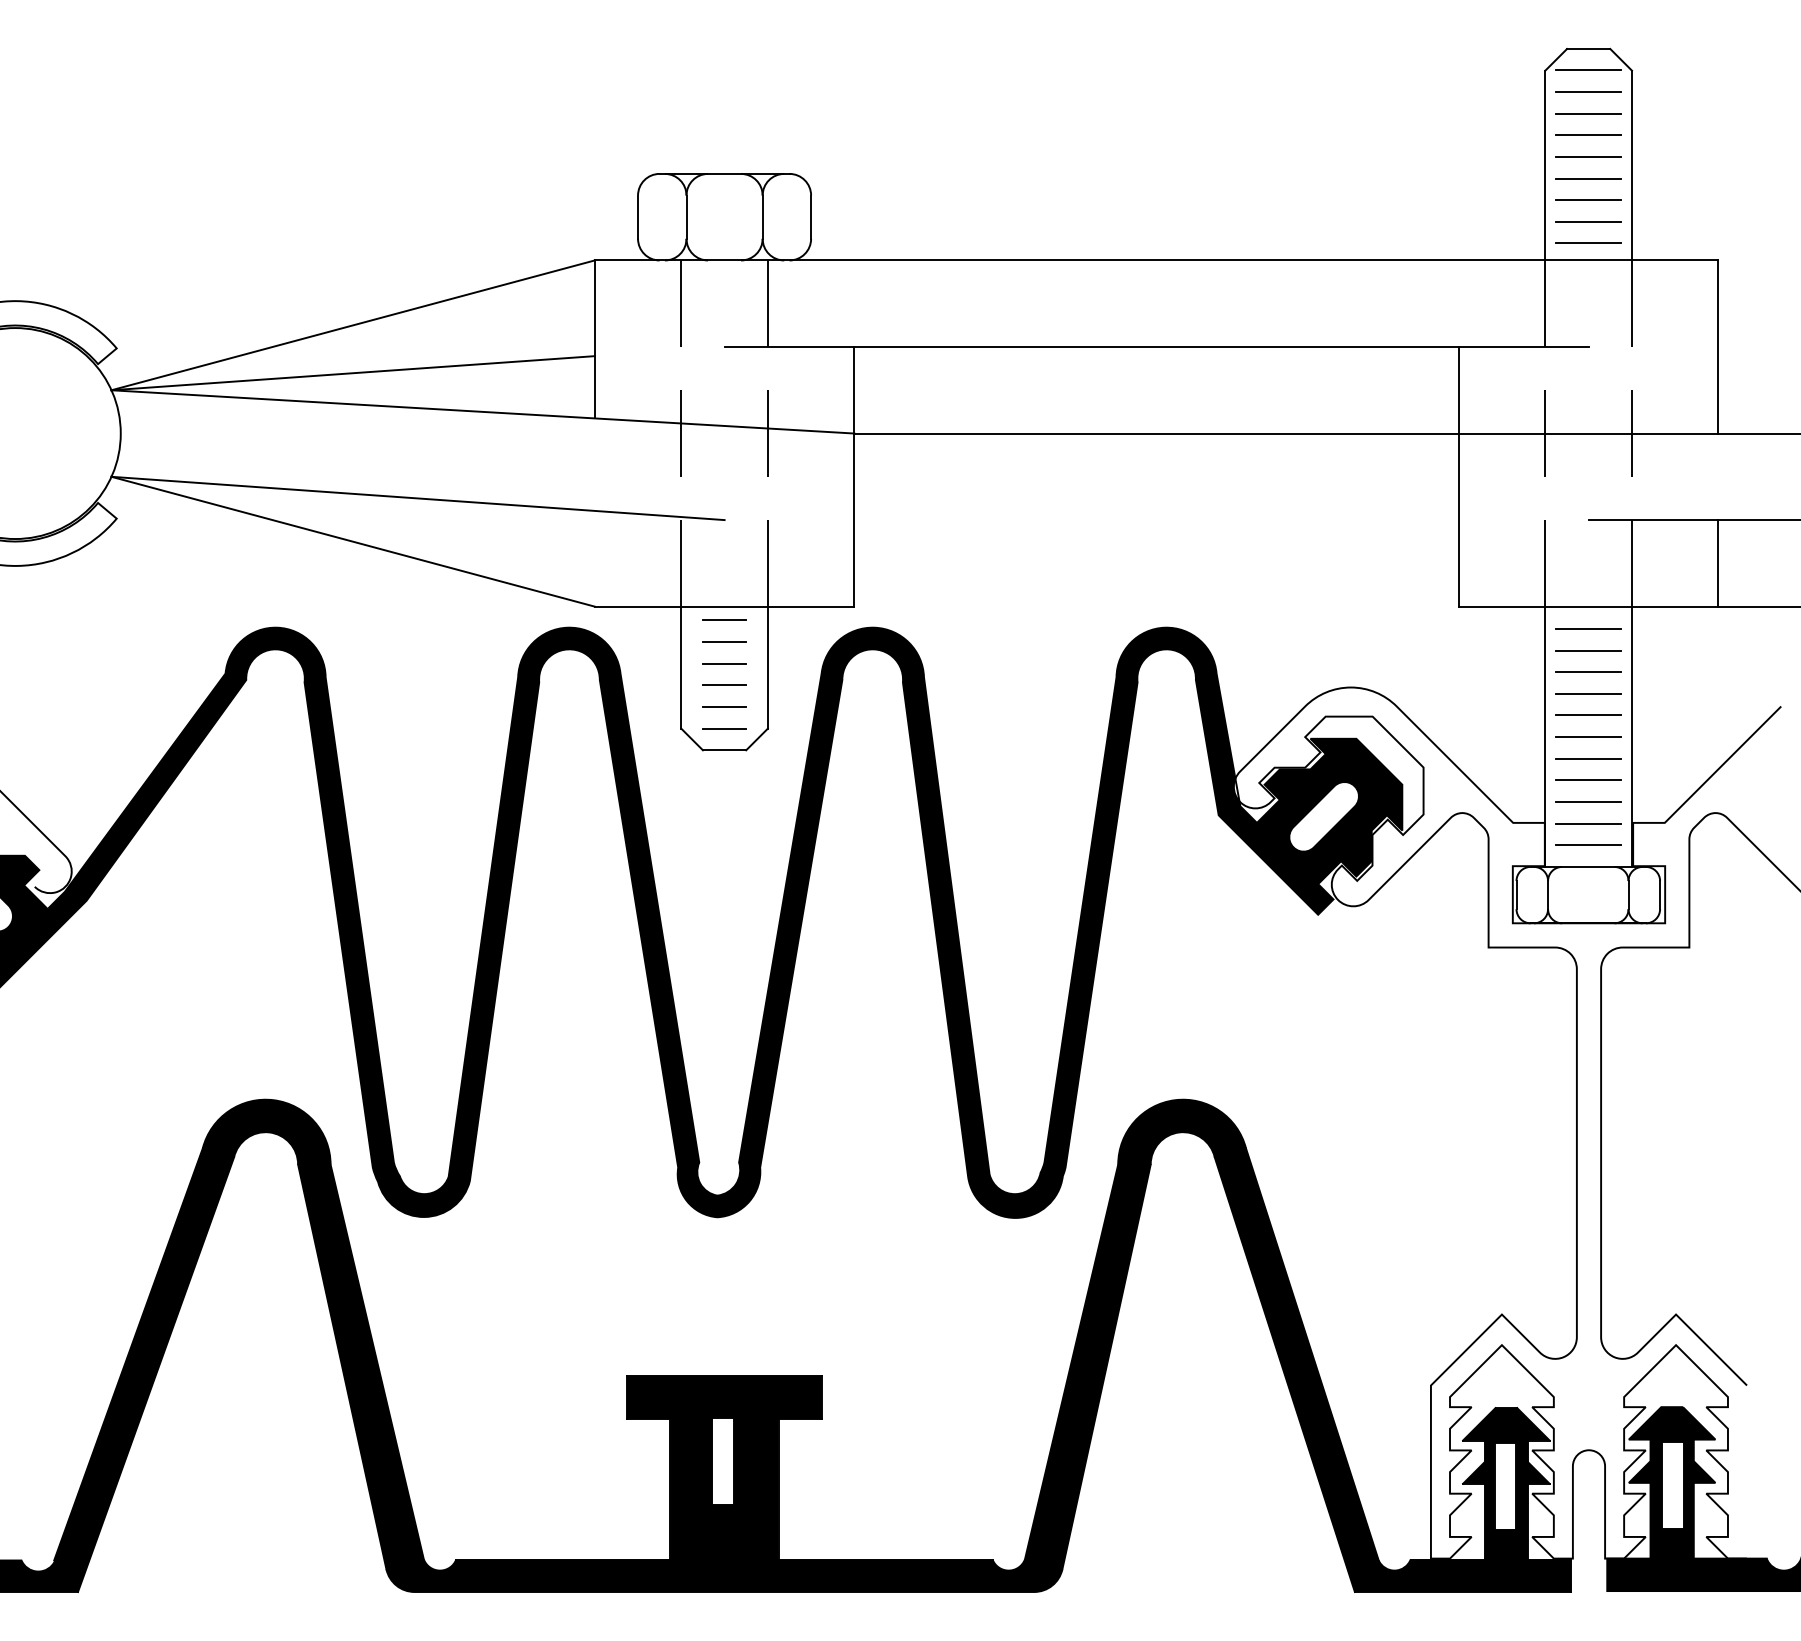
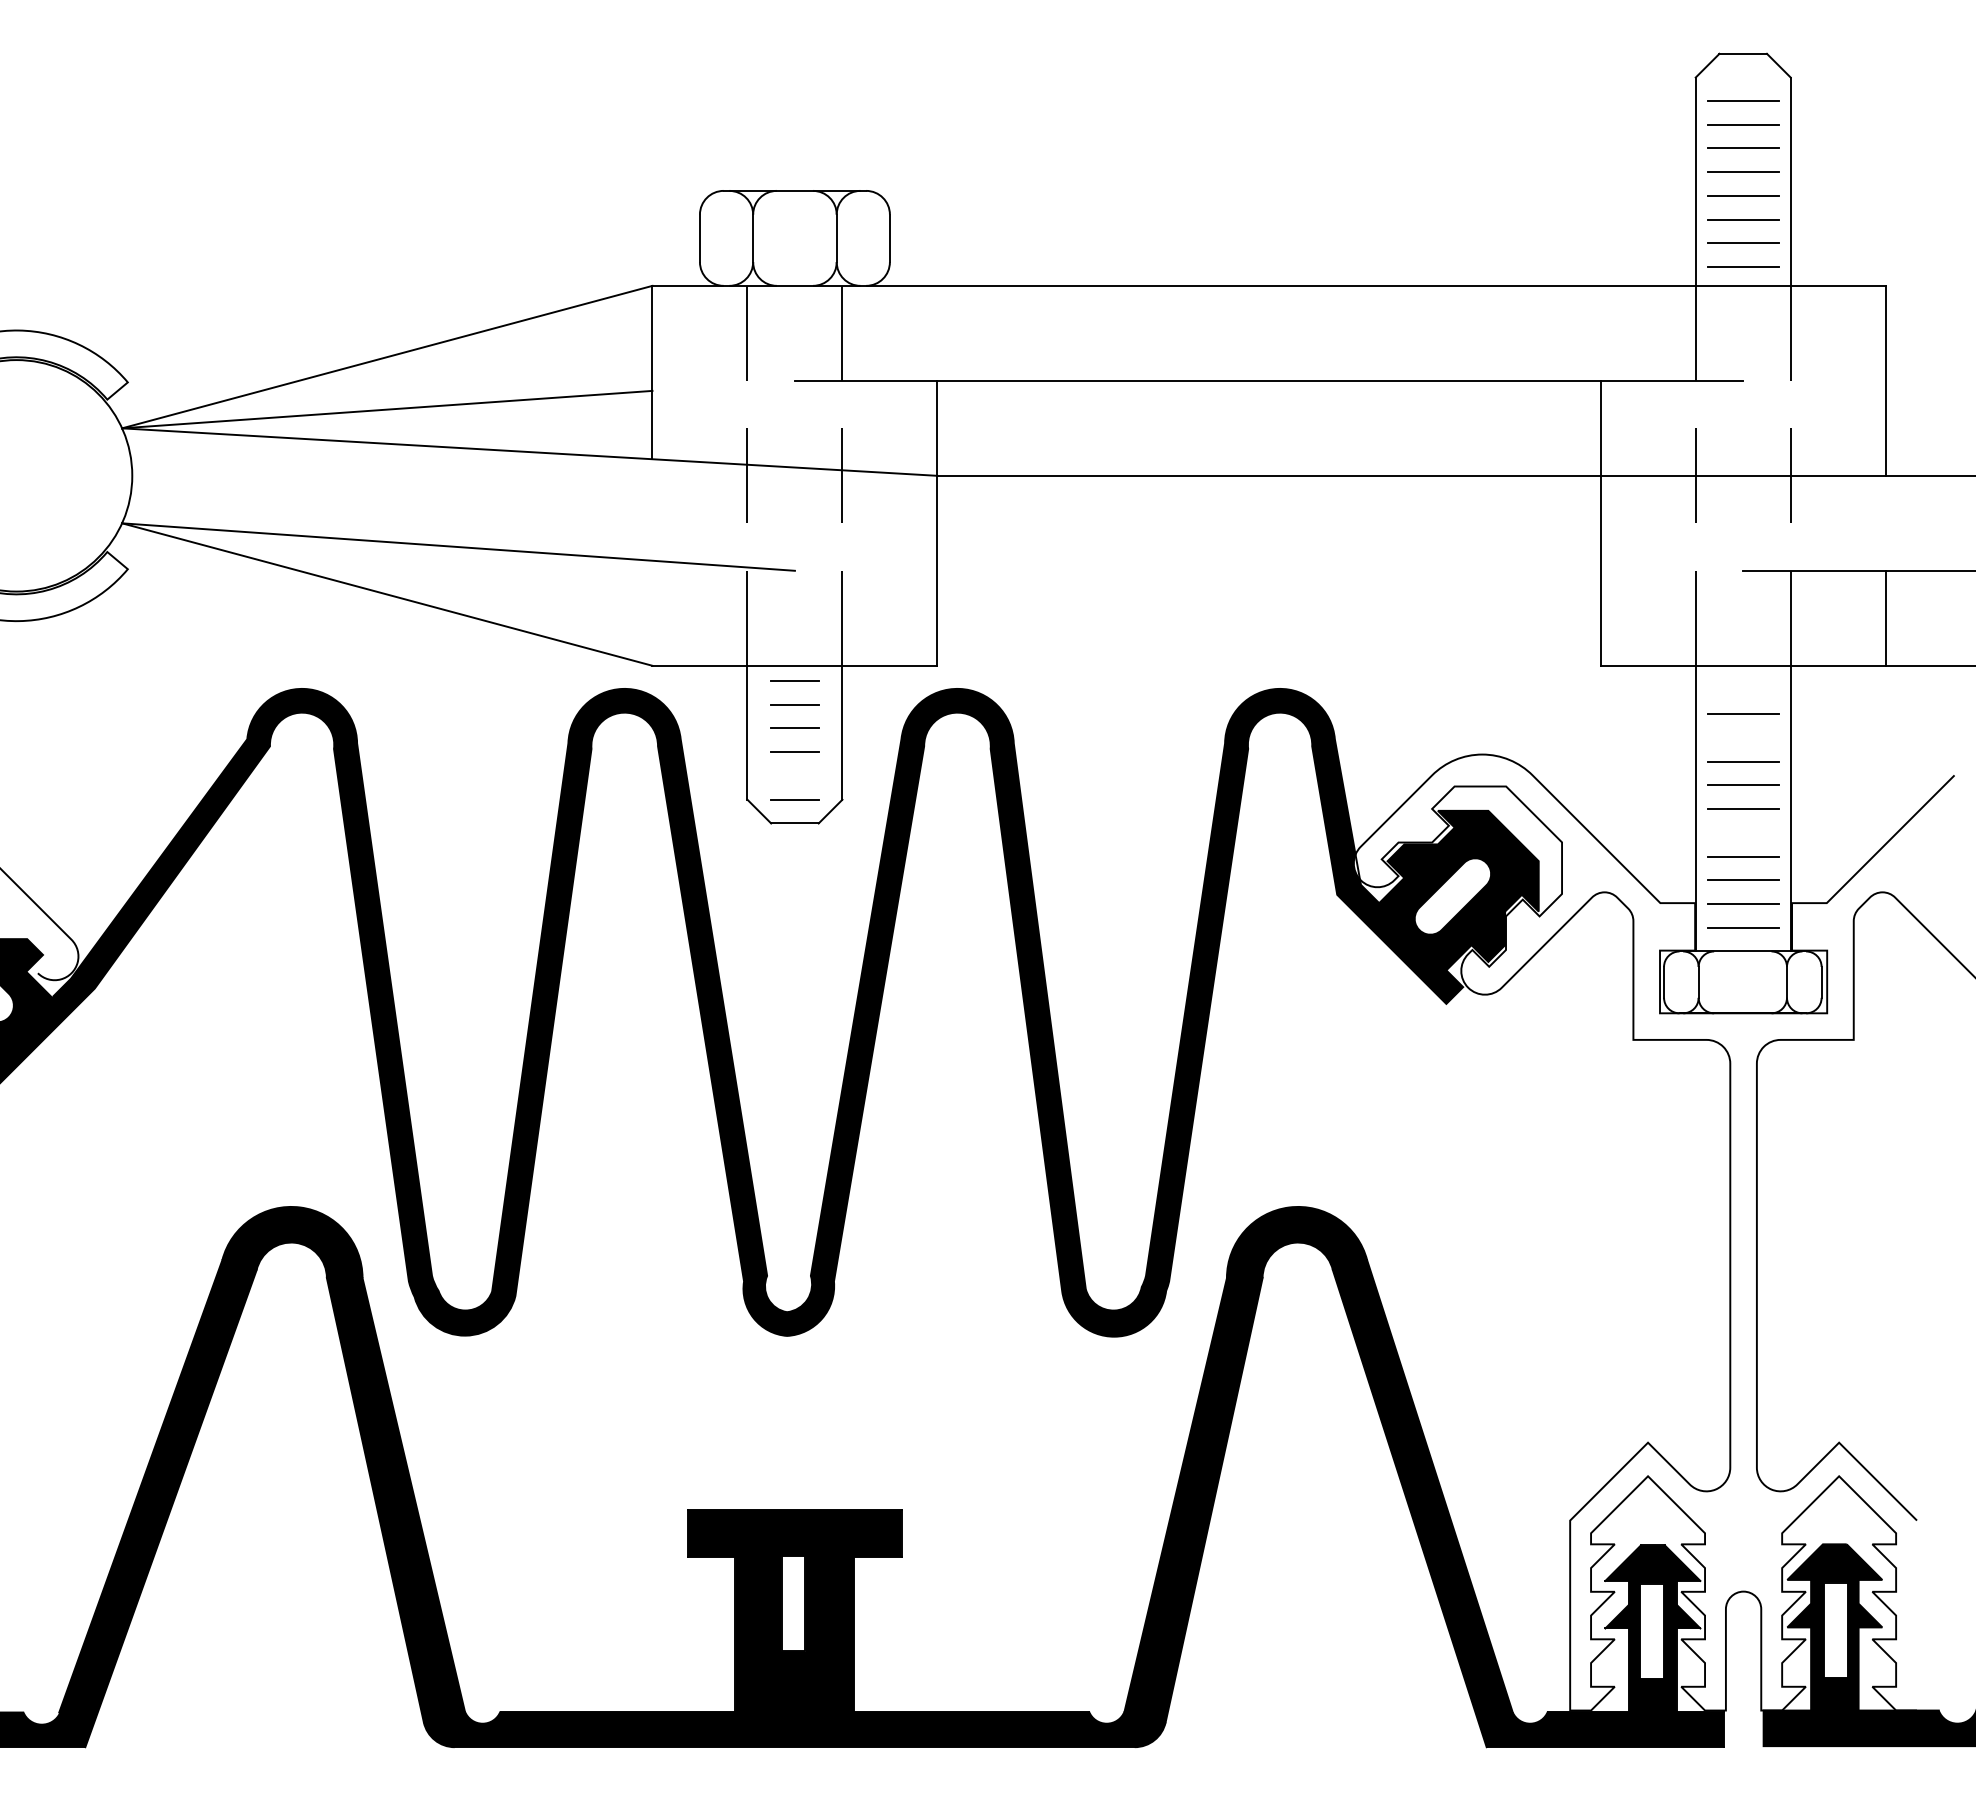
line: (1588, 70) -> (1742, 77), removed
line: (1588, 629) -> (1742, 690), removed
line: (1588, 671) -> (1742, 737), removed
line: (724, 706) -> (794, 775), removed
line: (1588, 758) -> (1743, 832), removed

